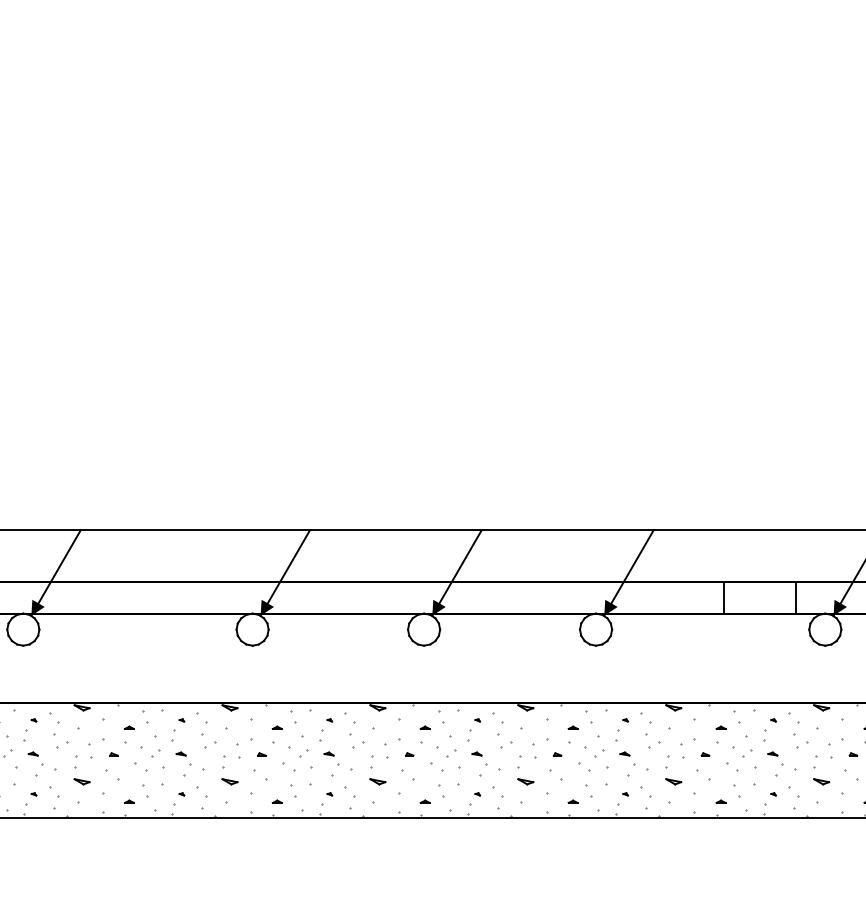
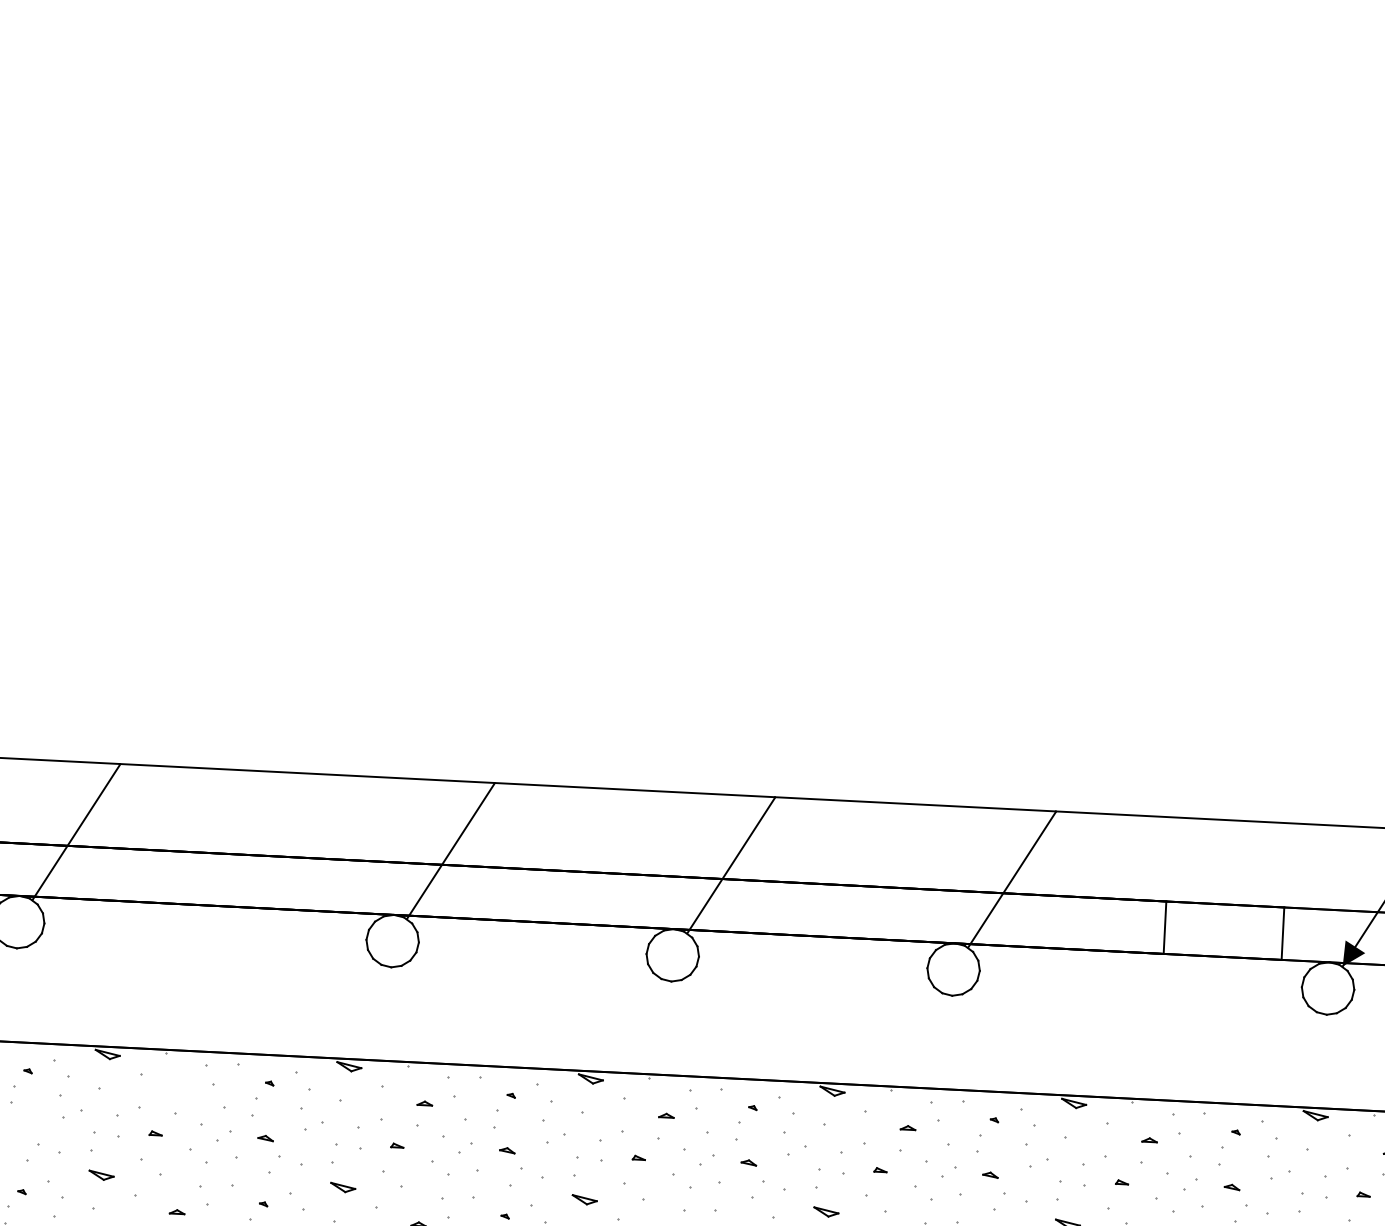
fill: (37, 607) -> (43, 887), removed
fill: (267, 607) -> (418, 906), removed
fill: (438, 607) -> (698, 920), removed
fill: (610, 607) -> (979, 934), removed
part: (128, 727) -> (181, 1090), removed
part: (32, 753) -> (22, 1125), removed

